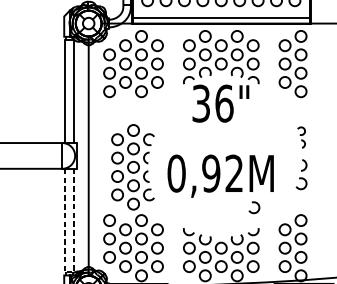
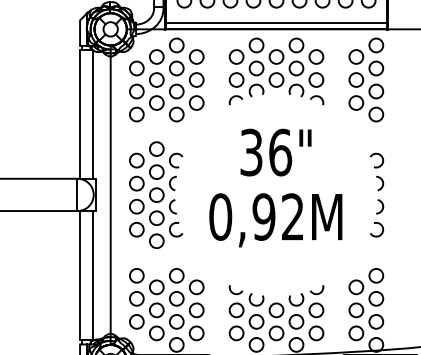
text: (220, 103) -> (275, 152), moved
part: (301, 137) -> (376, 171), size x1.43
part: (133, 166) -> (156, 194), moved
arc: (258, 205) -> (322, 257), removed
line: (69, 272) -> (86, 340), dashed -> solid

